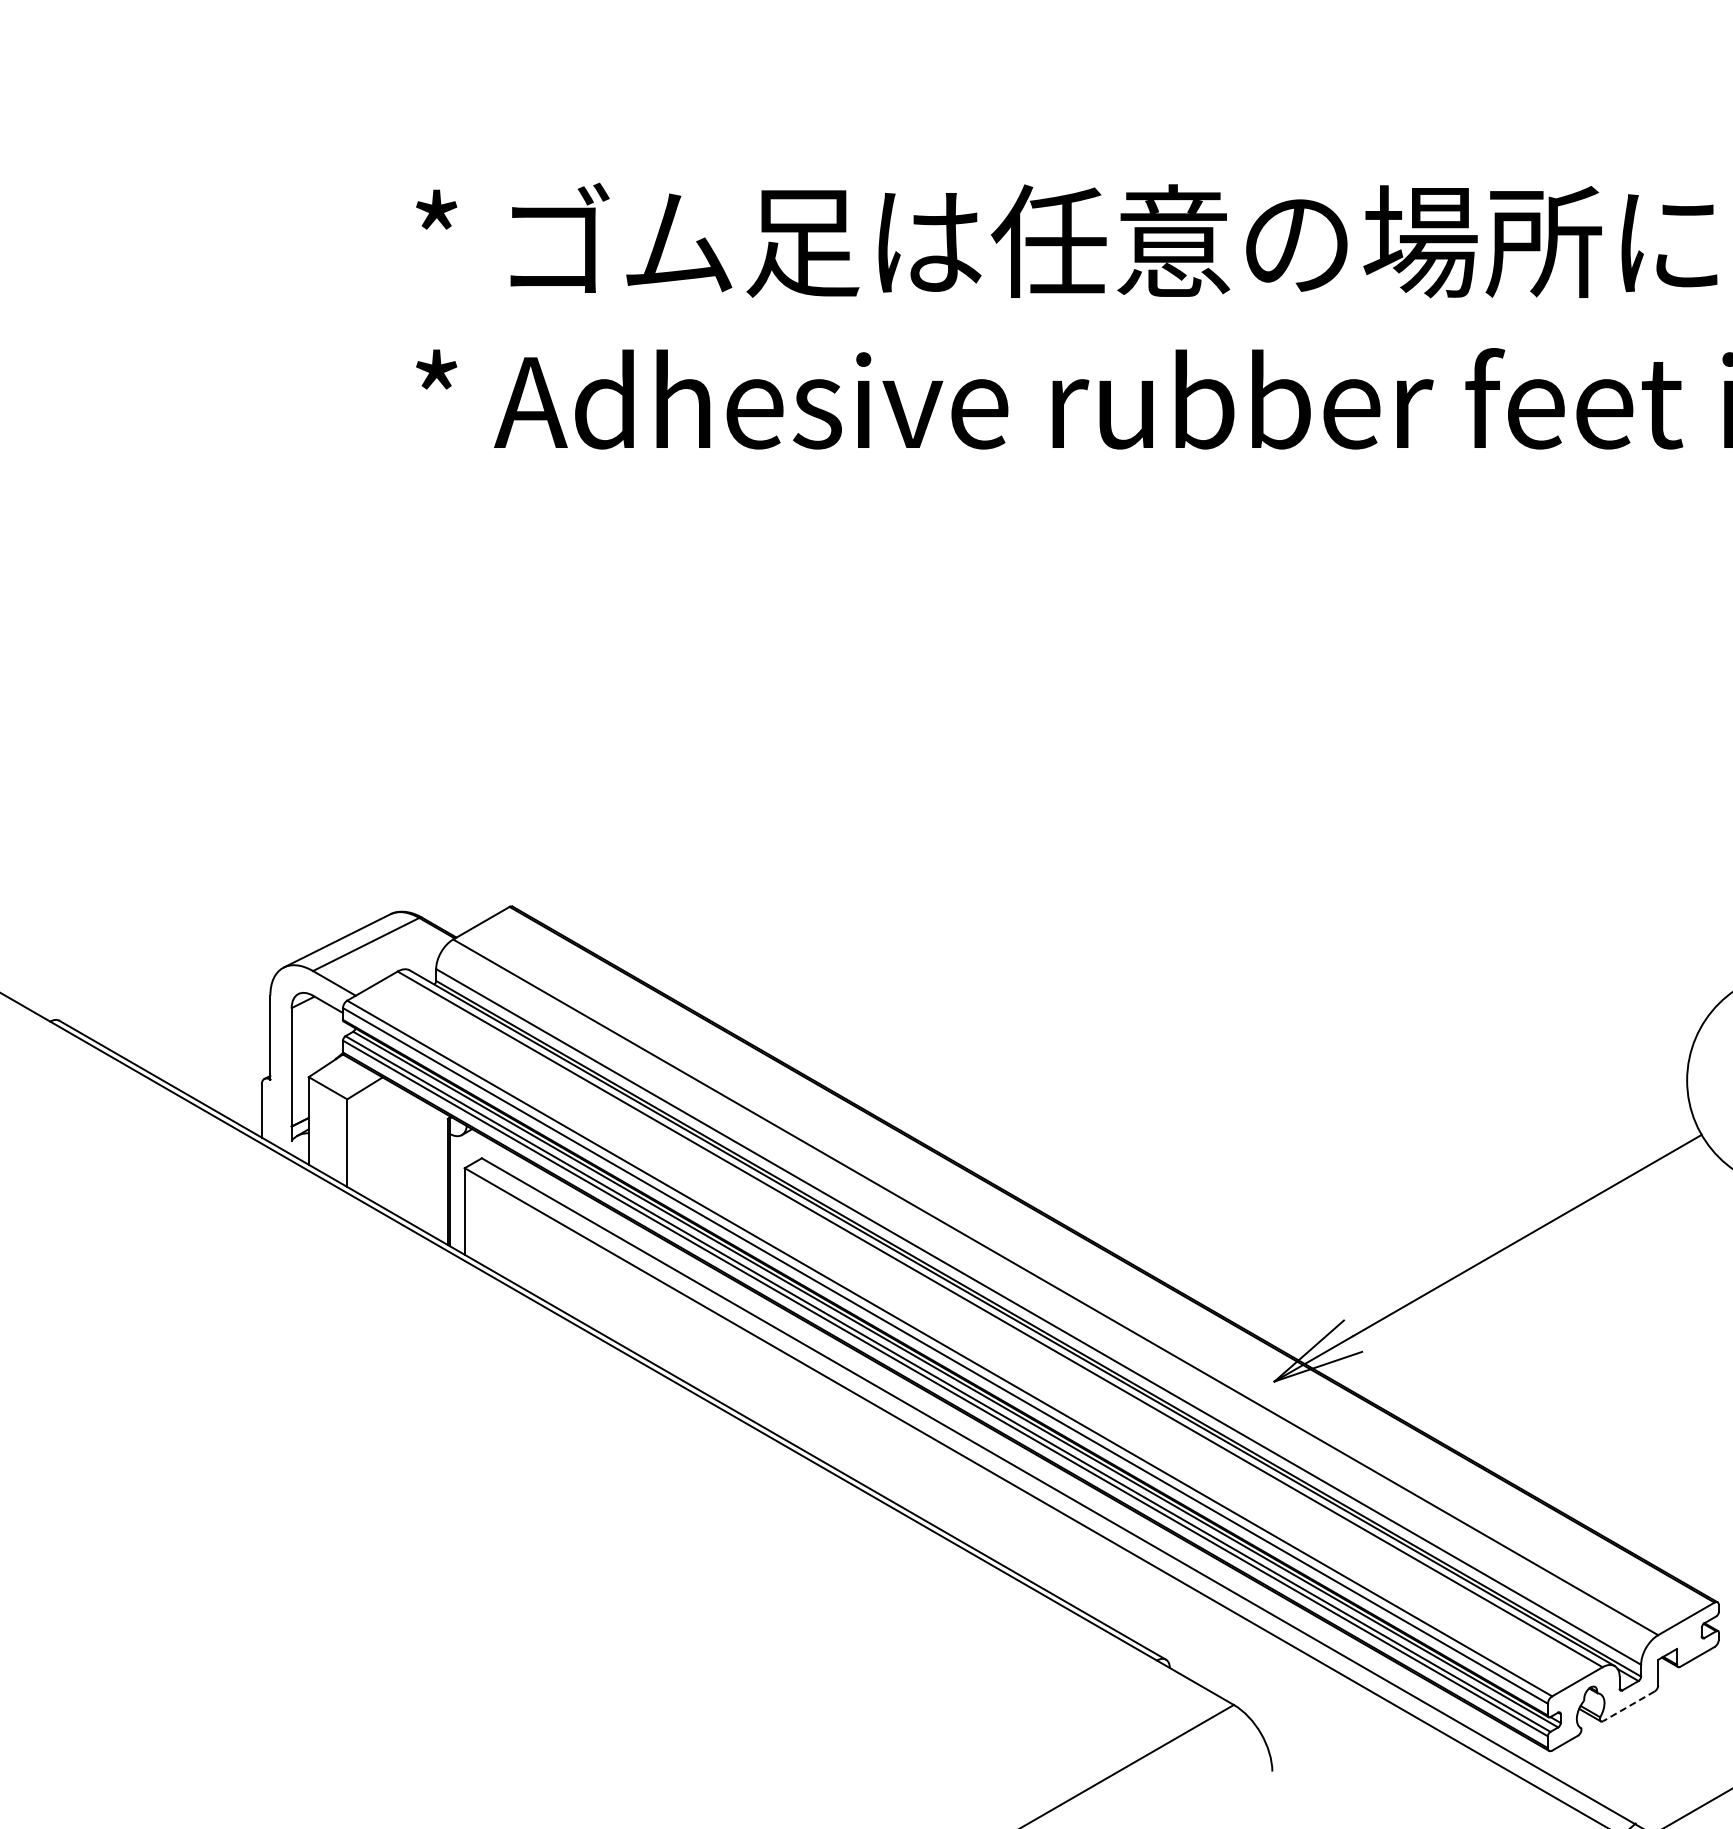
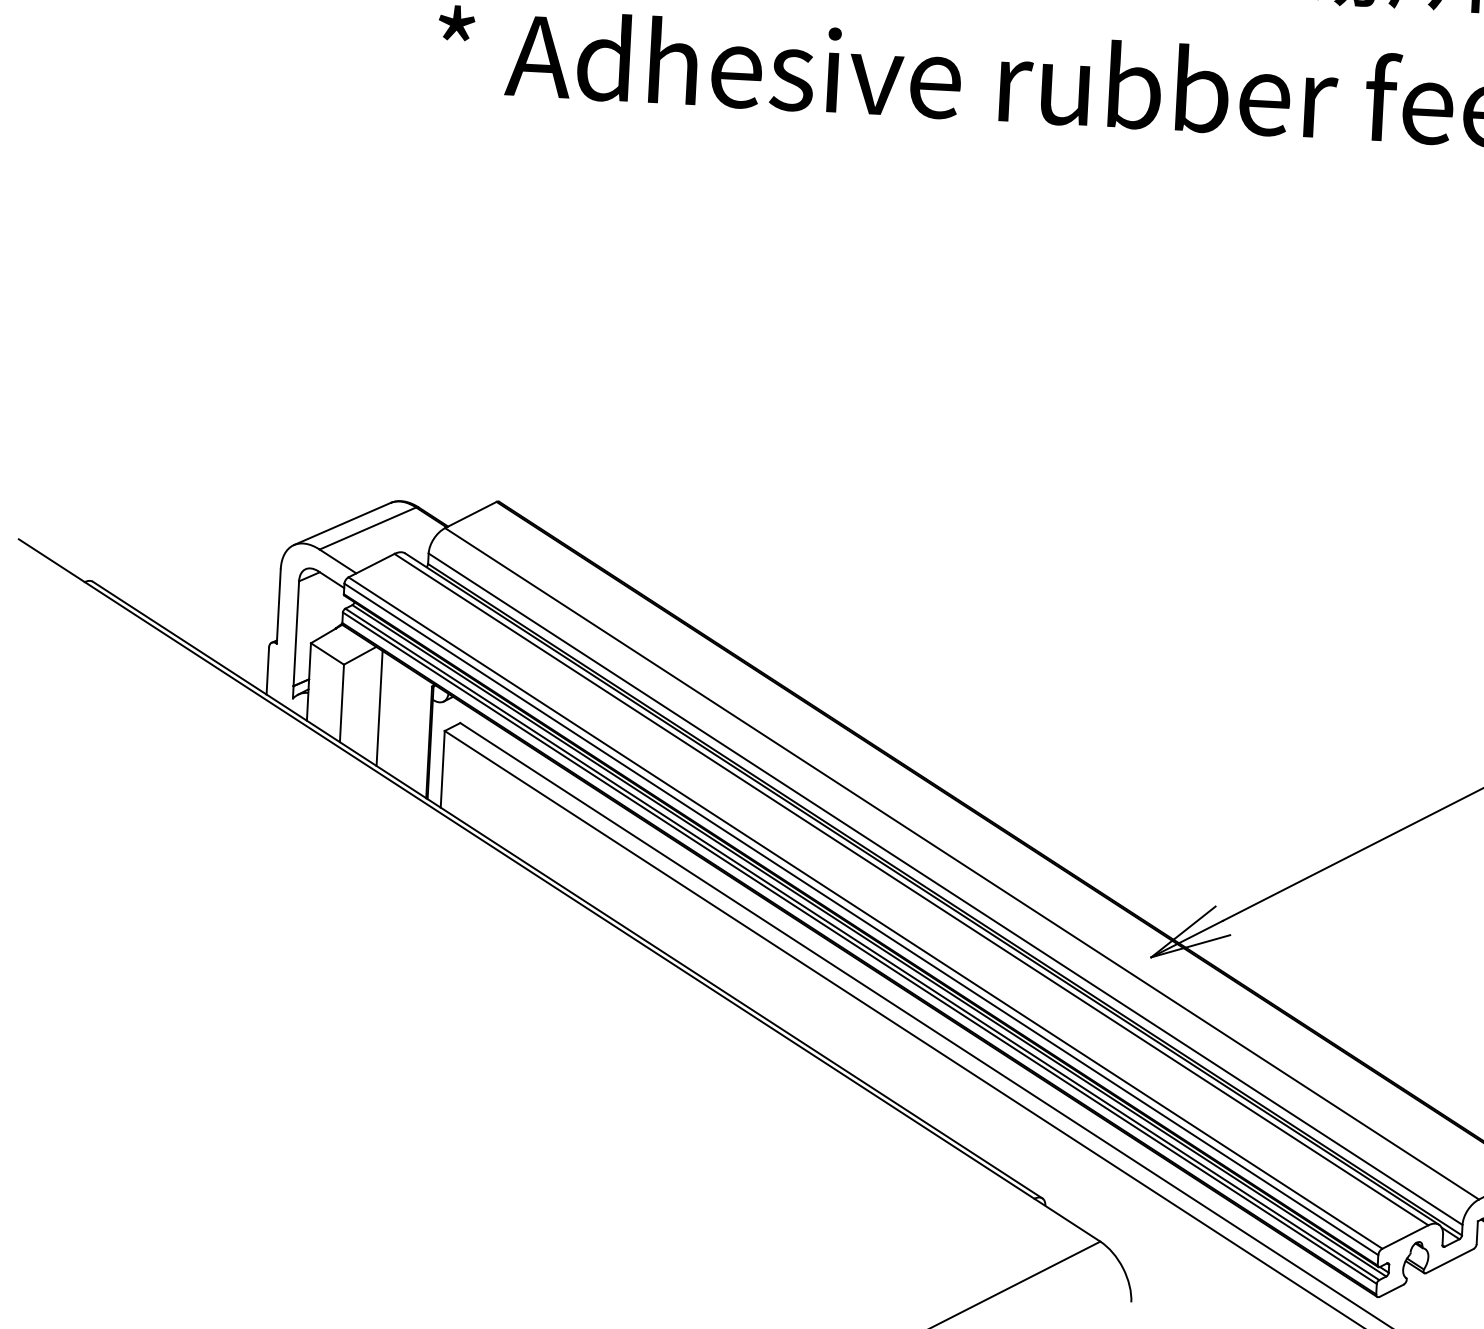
line: (390, 1146) -> (380, 708), added
line: (1629, 1706) -> (1450, 1261), dashed -> solid

